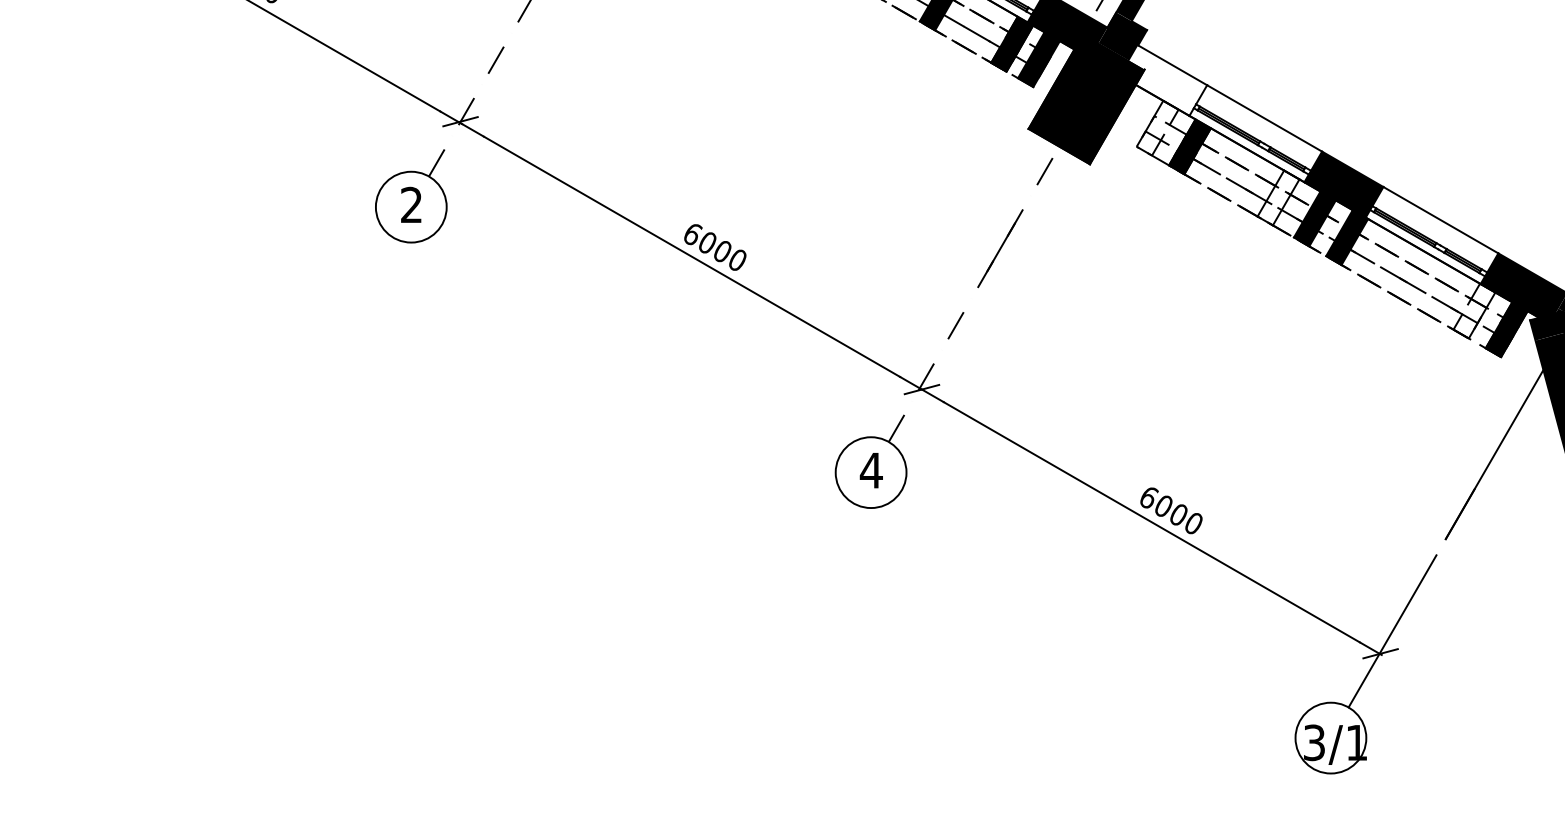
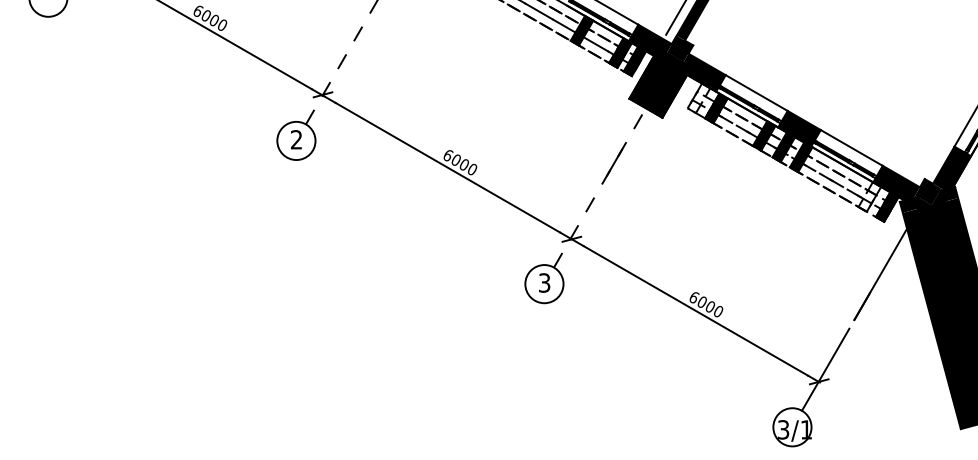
fill: (1162, 80) -> (701, 72), added
fill: (1277, 197) -> (763, 135), added
text: (871, 469) -> (544, 282), 4 -> 3

